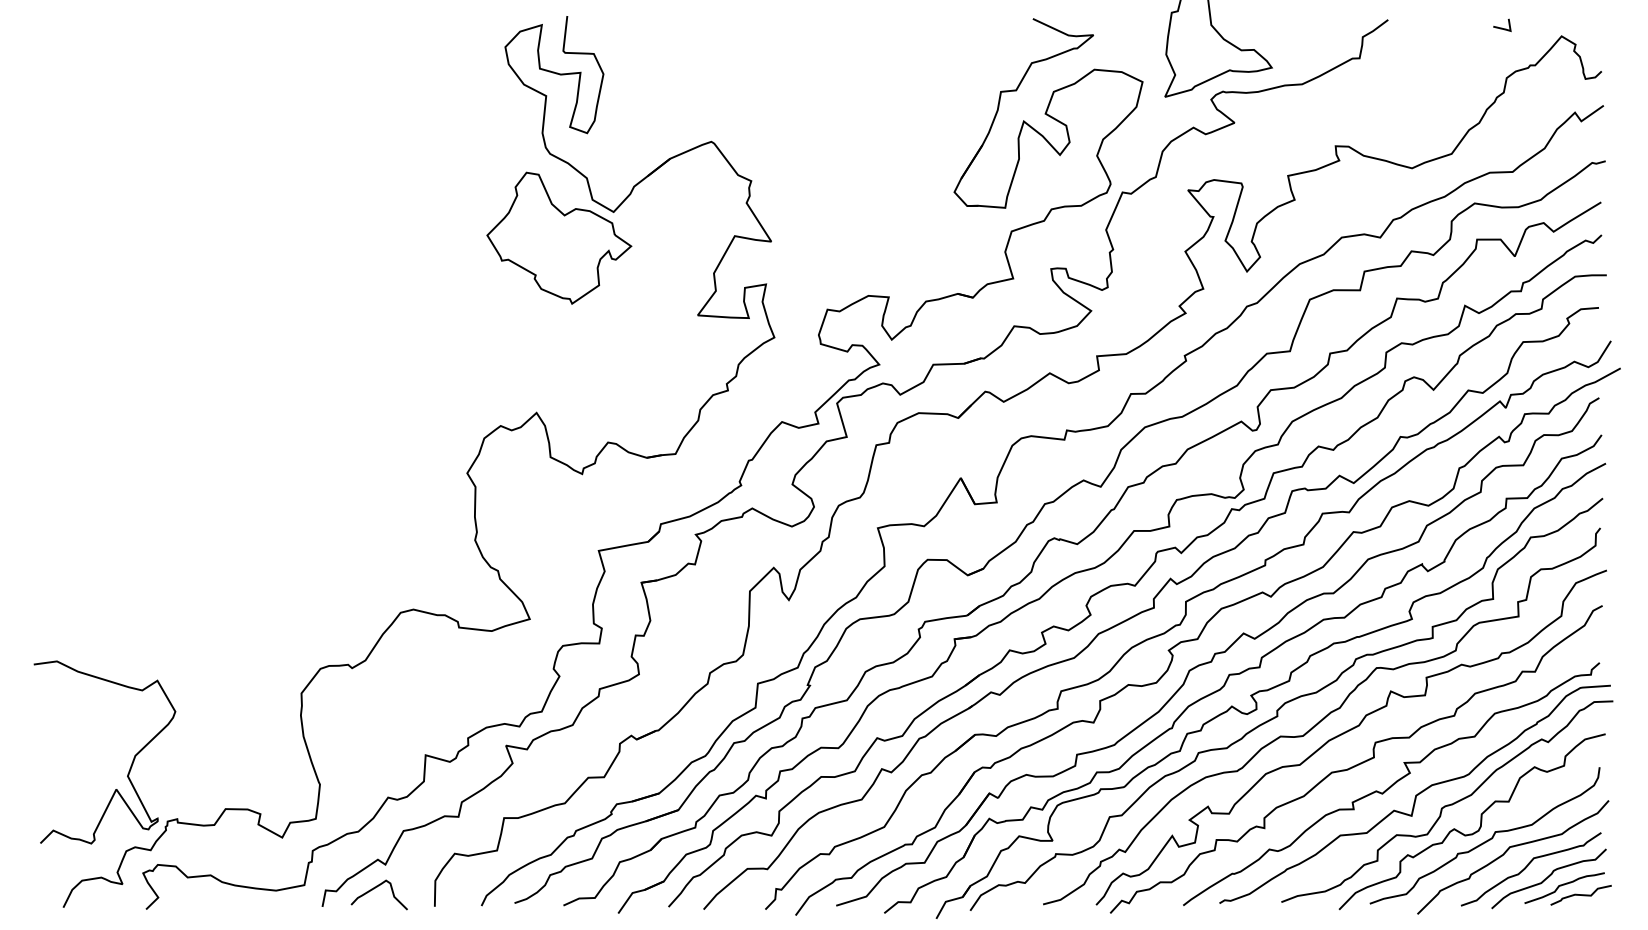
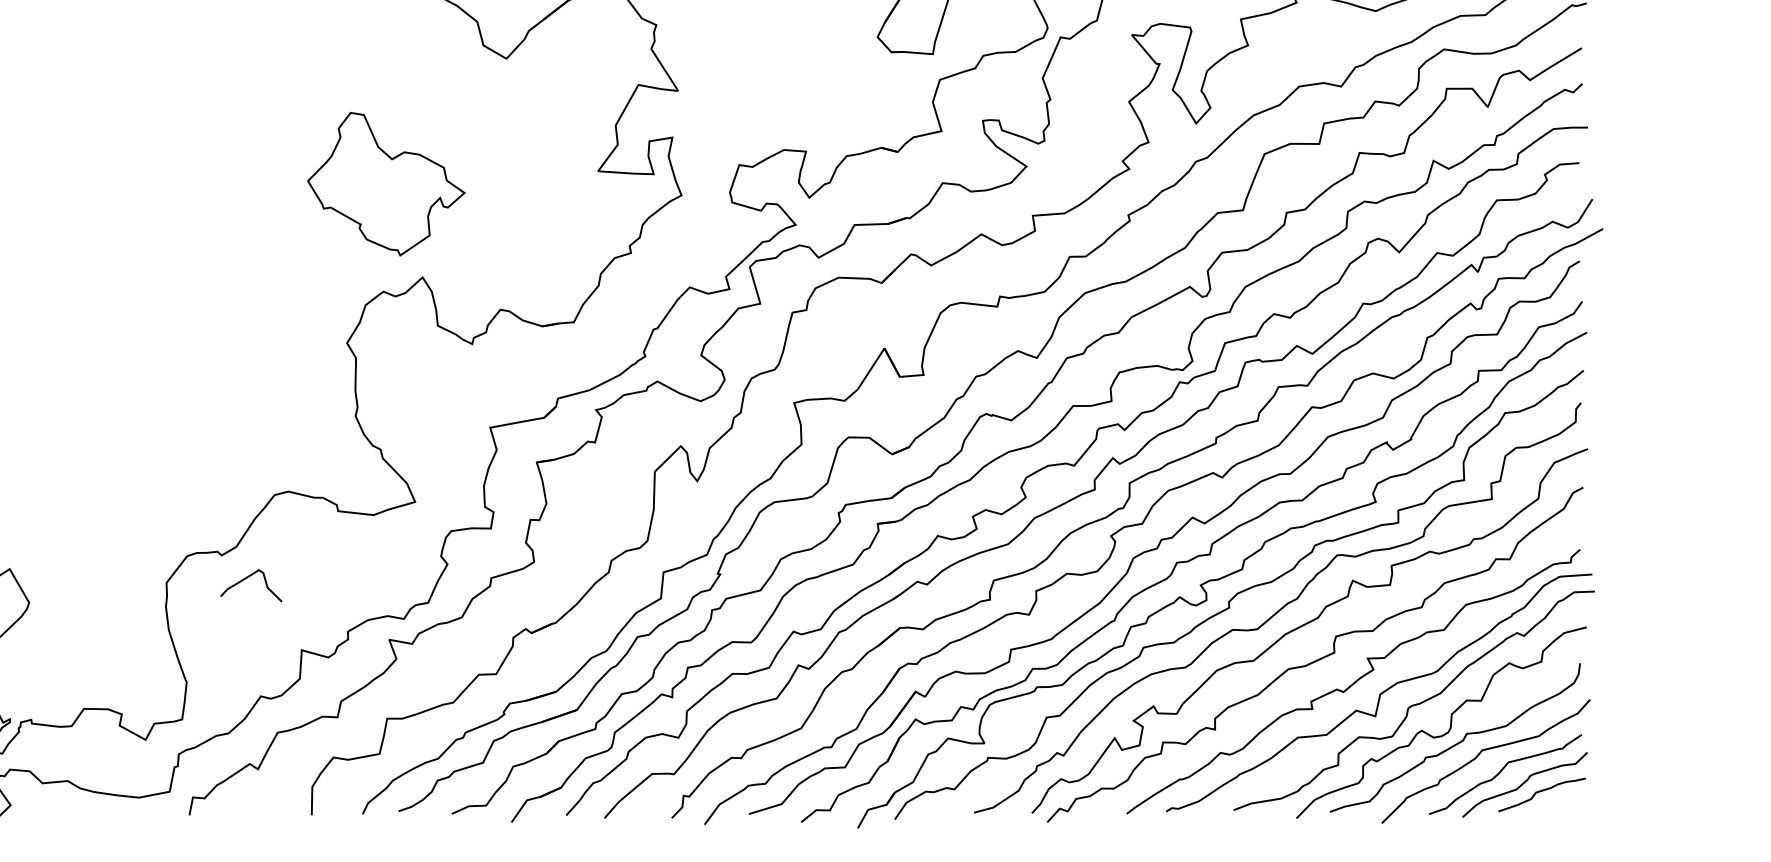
part: (559, 237) -> (386, 183), moved
curve: (374, 889) -> (246, 579), moved
curve: (1580, 895) -> (1559, 802), removed

